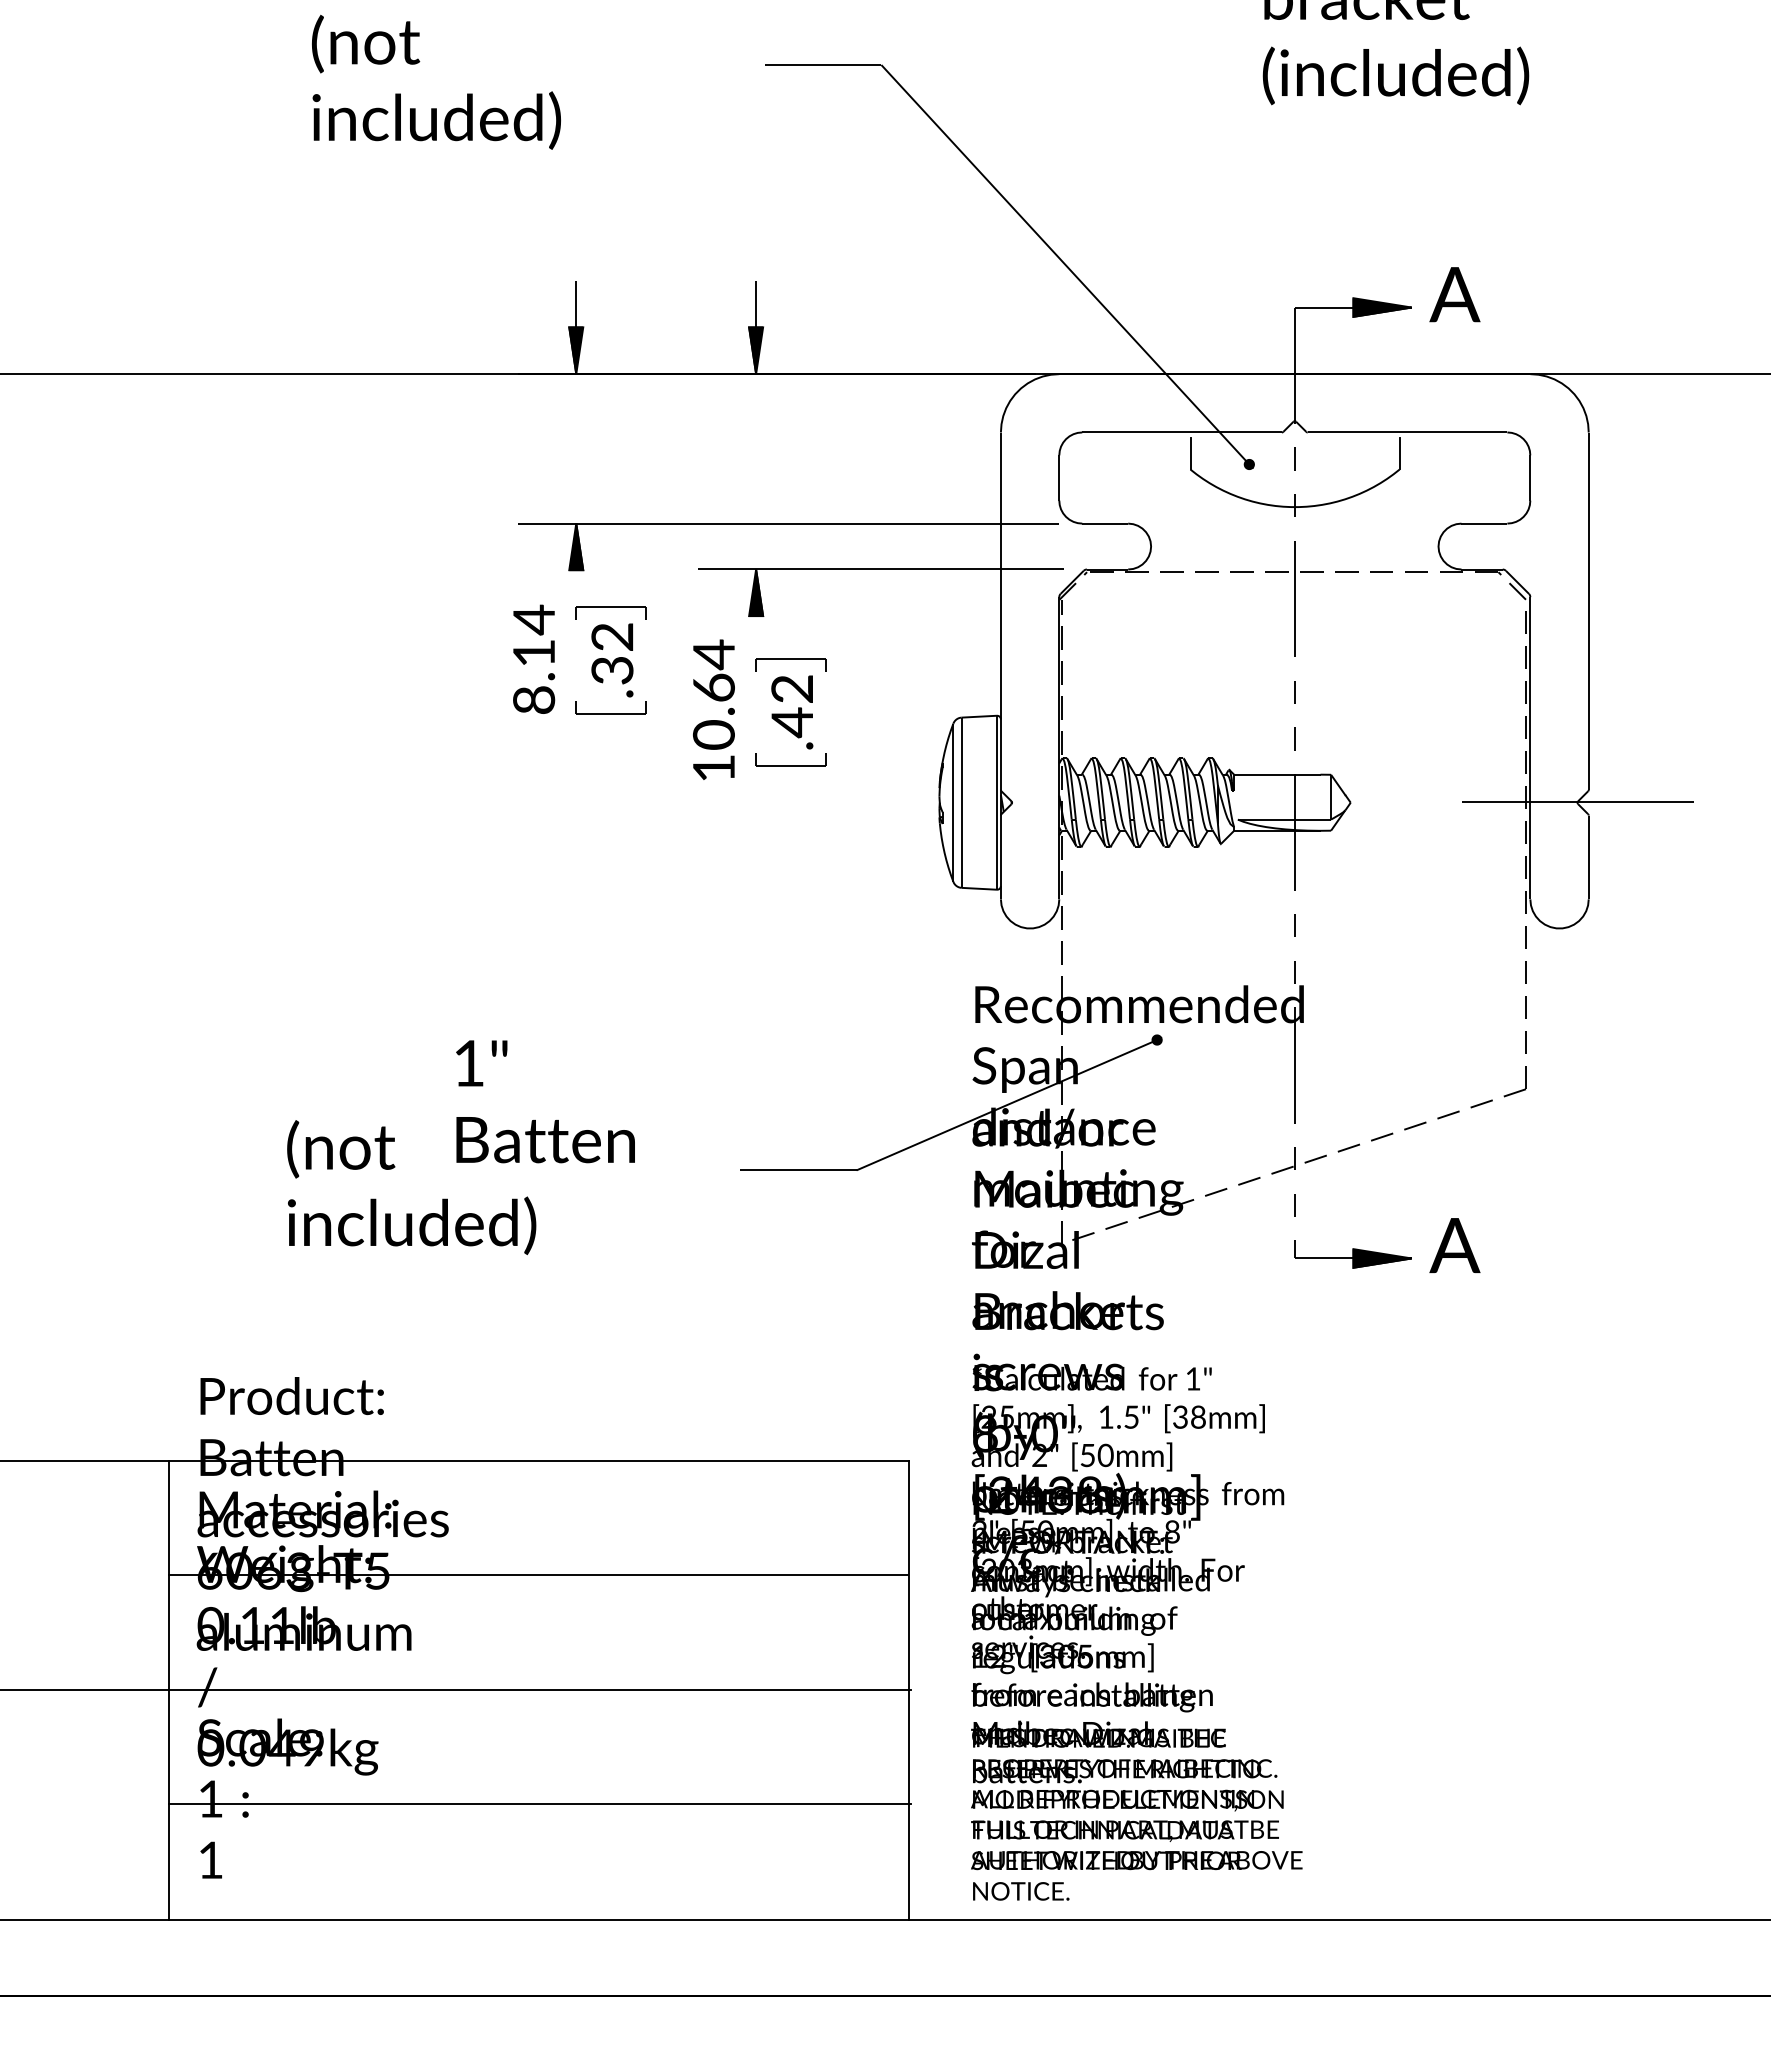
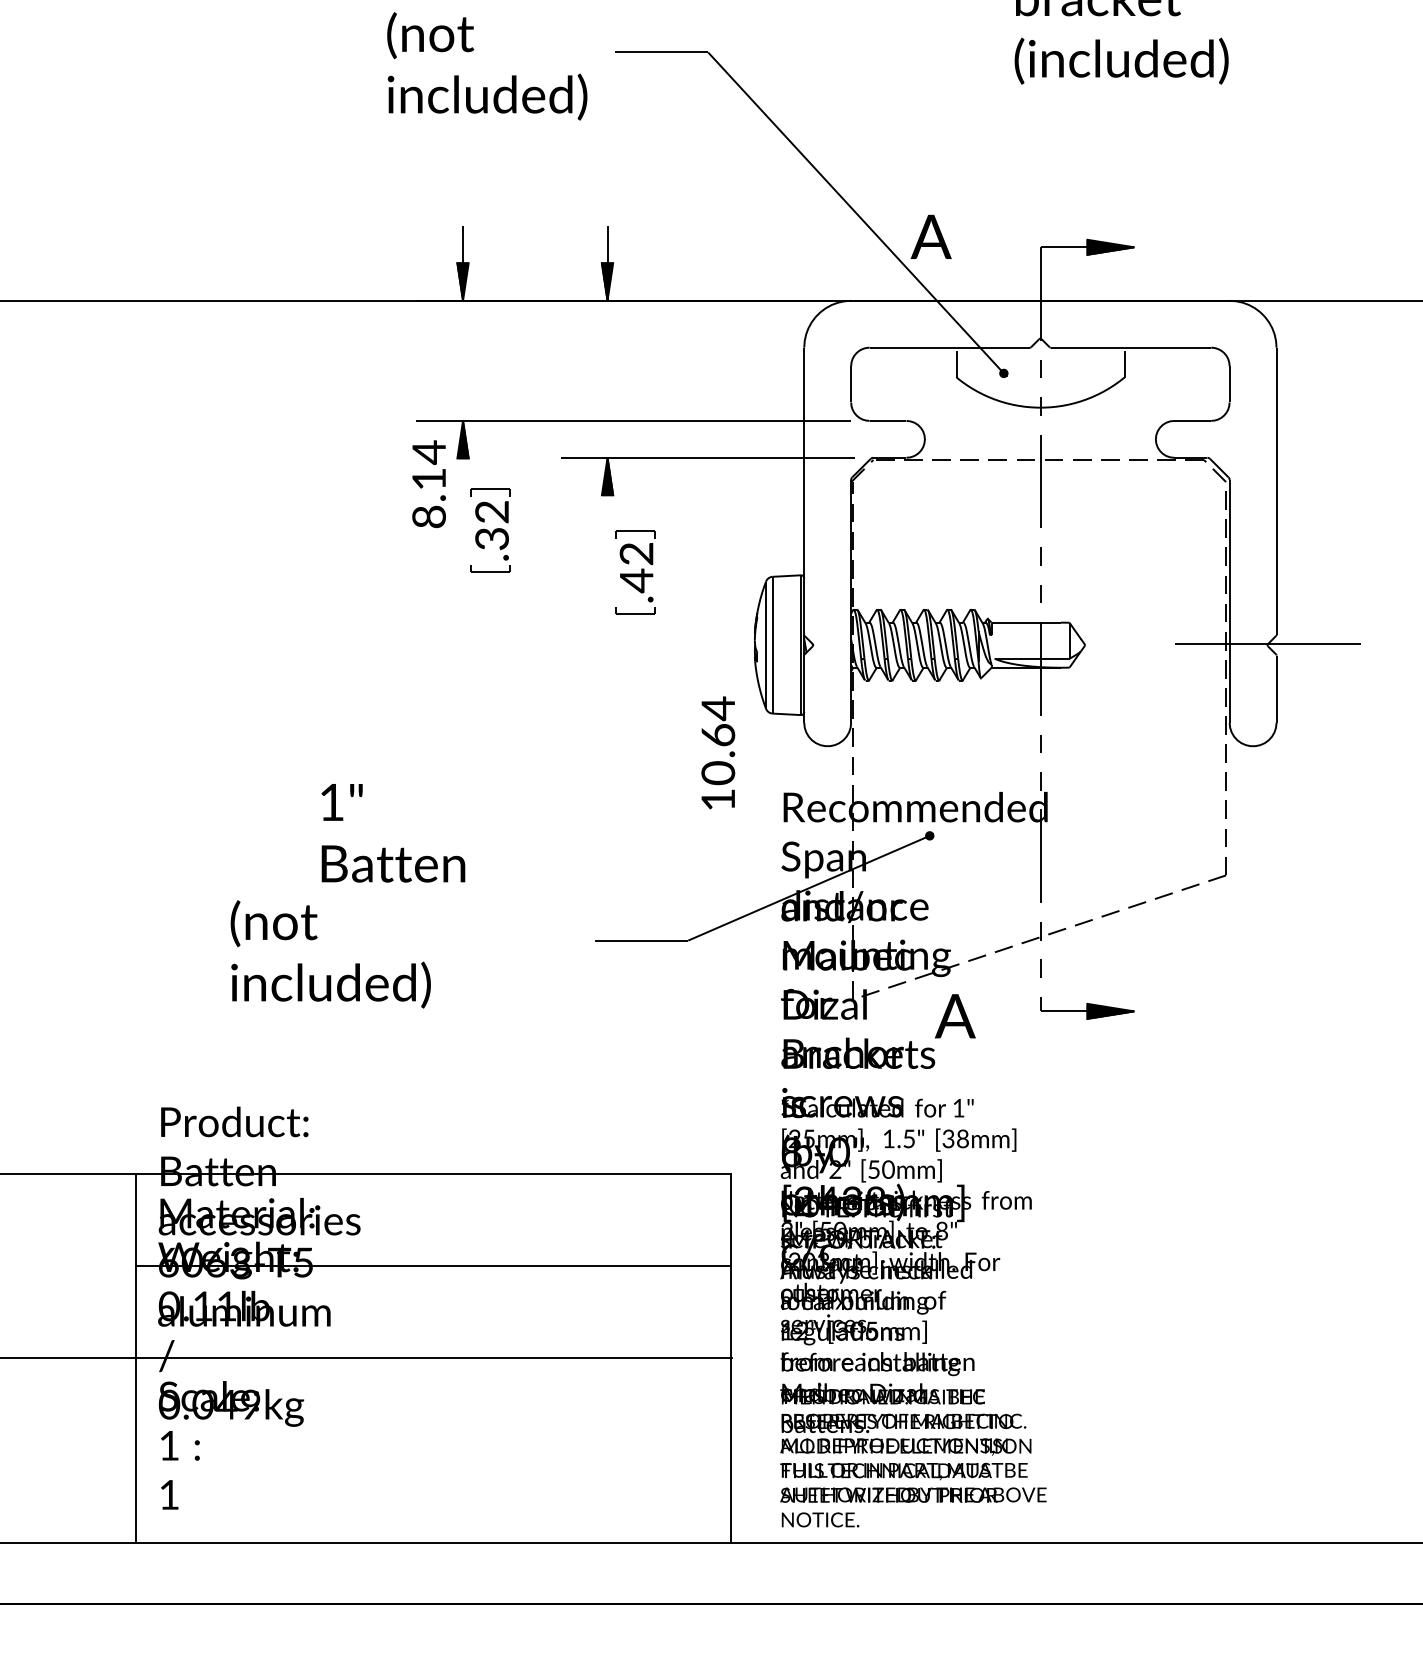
text: (436, 81) -> (487, 65), moved
text: (1454, 294) -> (930, 236), moved
part: (610, 612) -> (490, 492), size x0.7
text: (534, 658) -> (429, 483), moved
part: (790, 664) -> (635, 534), size x0.7
part: (610, 707) -> (490, 568), size x0.7
text: (713, 709) -> (717, 752), moved
part: (790, 759) -> (635, 610), size x0.7
text: (545, 1101) -> (393, 833), moved
text: (1454, 1245) -> (954, 1016), moved
line: (539, 1804) -> (433, 1450), removed

